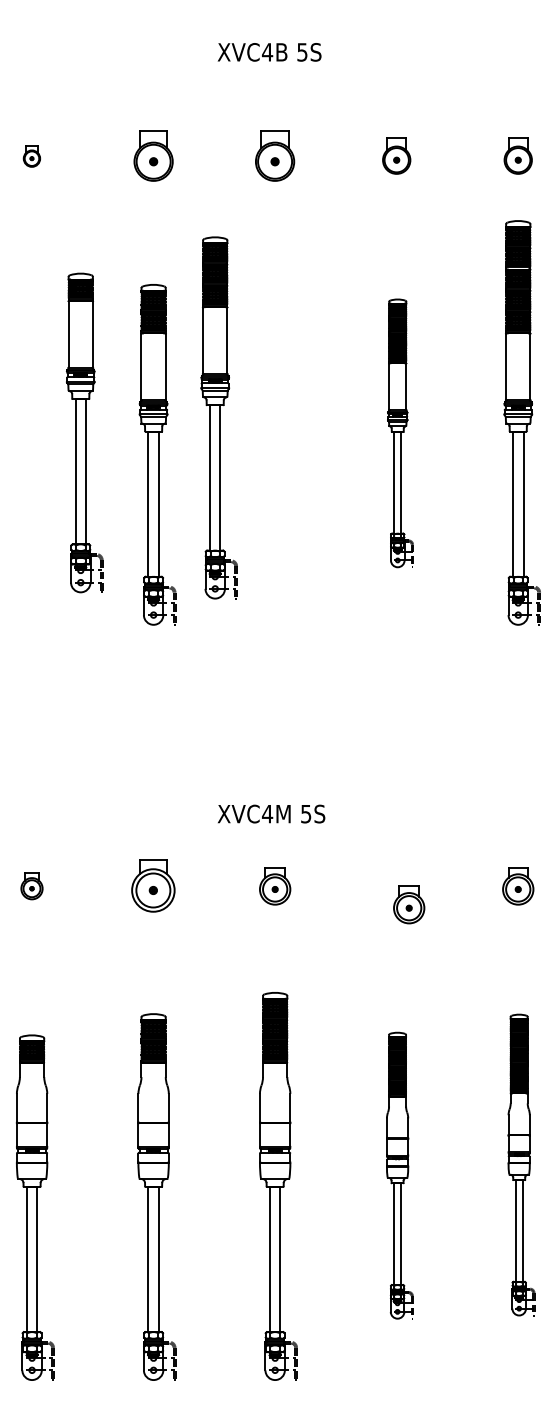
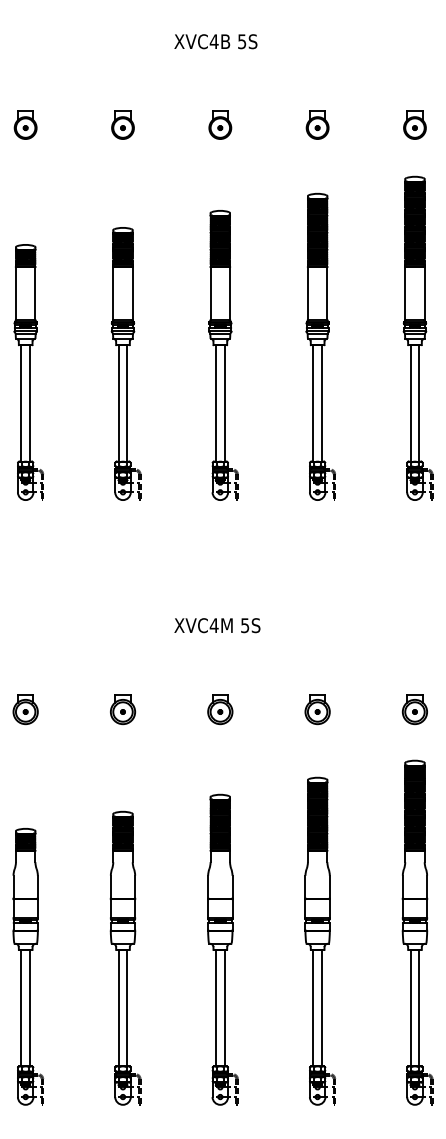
part: (31, 155) -> (25, 124), size x1.67
part: (152, 155) -> (122, 124), size x0.71
part: (275, 155) -> (220, 124), size x0.71
part: (219, 418) -> (223, 355), moved
part: (84, 432) -> (28, 372), moved
part: (400, 432) -> (320, 346), size x1.43
text: (271, 813) -> (217, 625), moved
part: (31, 886) -> (25, 709), size x1.43
part: (154, 886) -> (123, 709), size x0.71
part: (409, 905) -> (317, 709), moved
part: (521, 1164) -> (417, 932), size x1.43
part: (399, 1174) -> (319, 940), size x1.43

